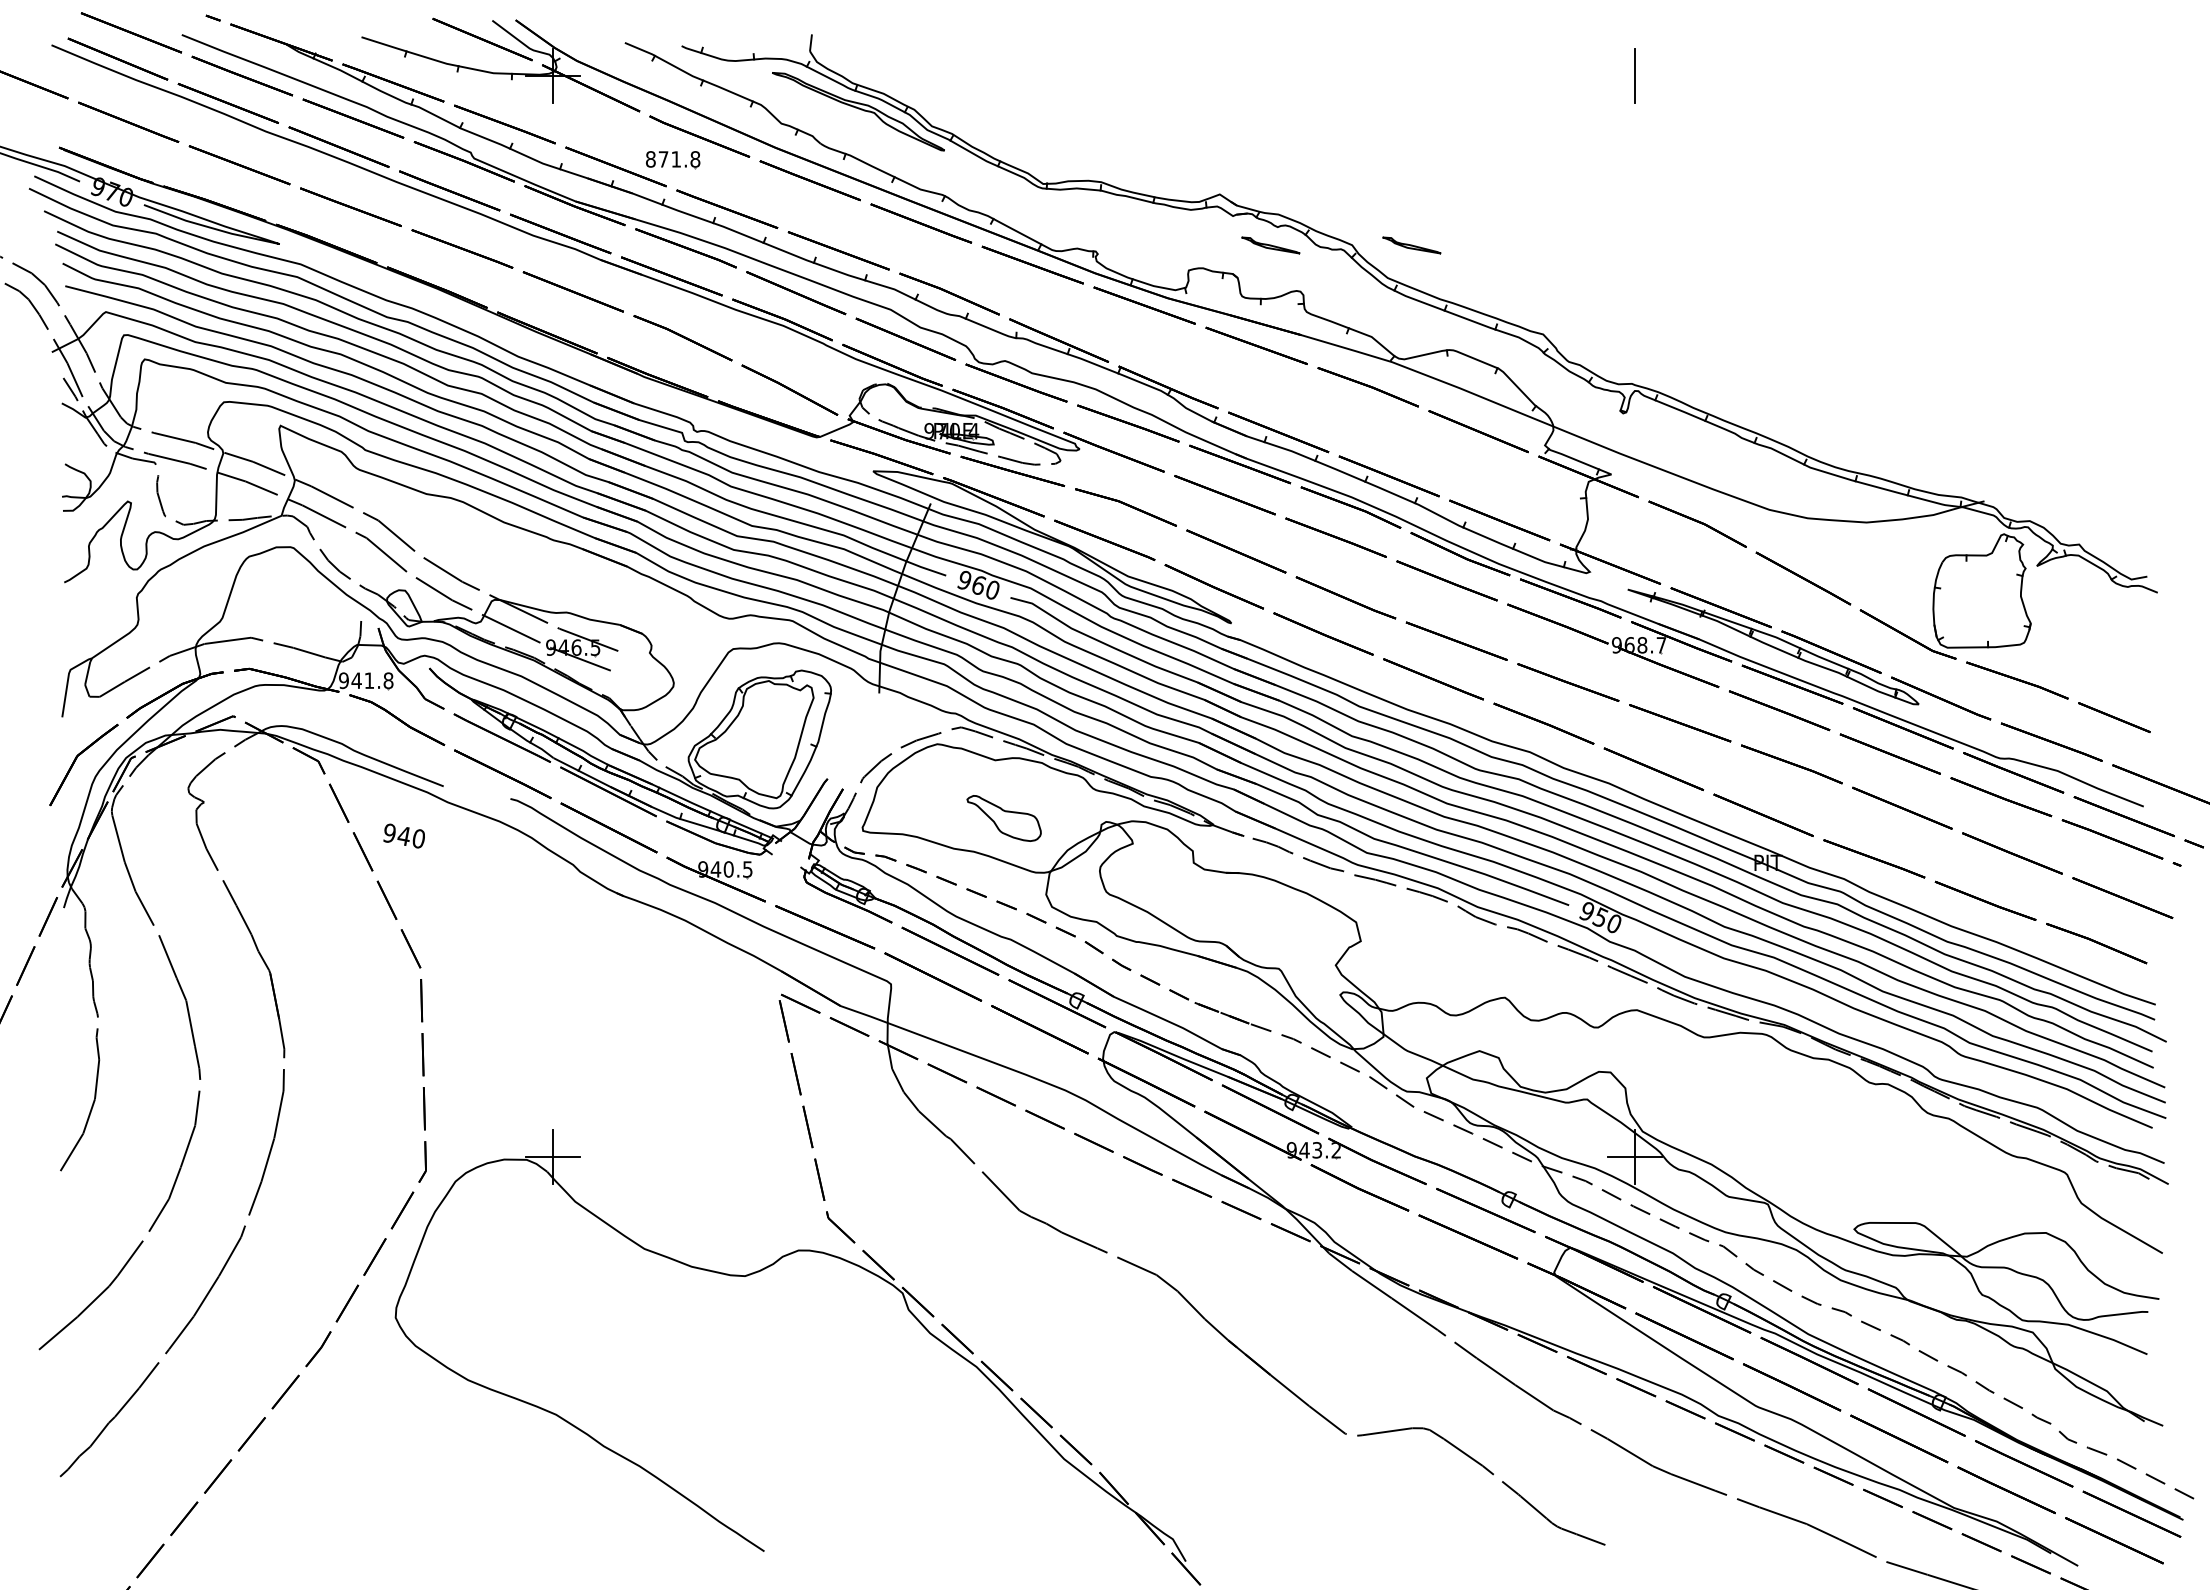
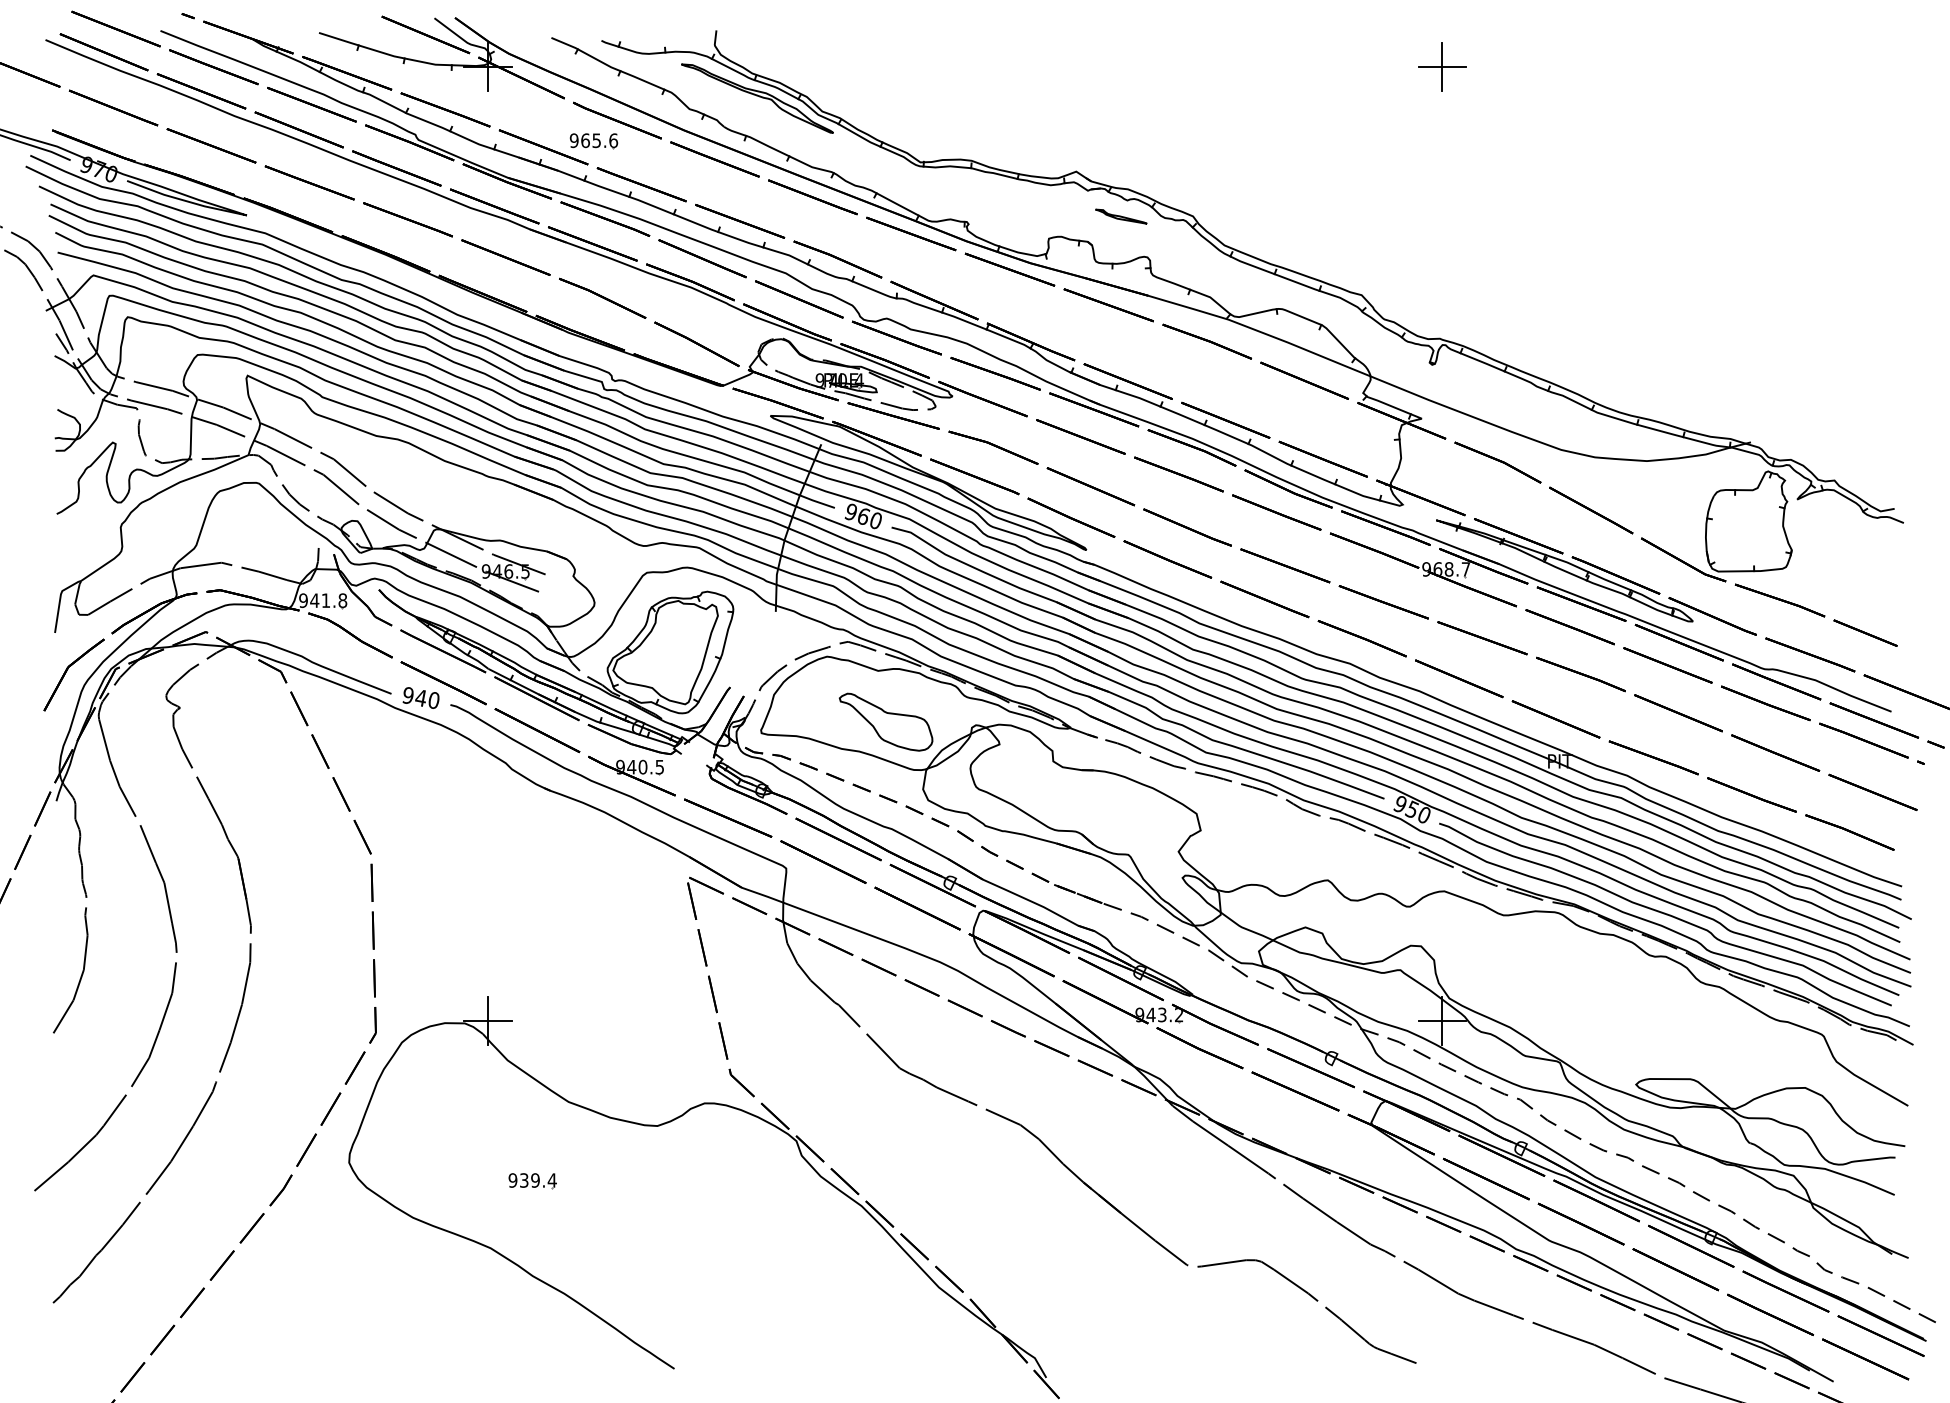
line: (1634, 75) -> (1442, 66), added
text: (672, 159) -> (593, 140), 871.8 -> 965.6
part: (1411, 245) -> (1245, 216), removed
part: (1003, 818) -> (885, 722), size x1.43
text: (403, 835) -> (420, 697), moved
curve: (1887, 1036) -> (1665, 914), added
part: (603, 1338) -> (532, 1181), added

